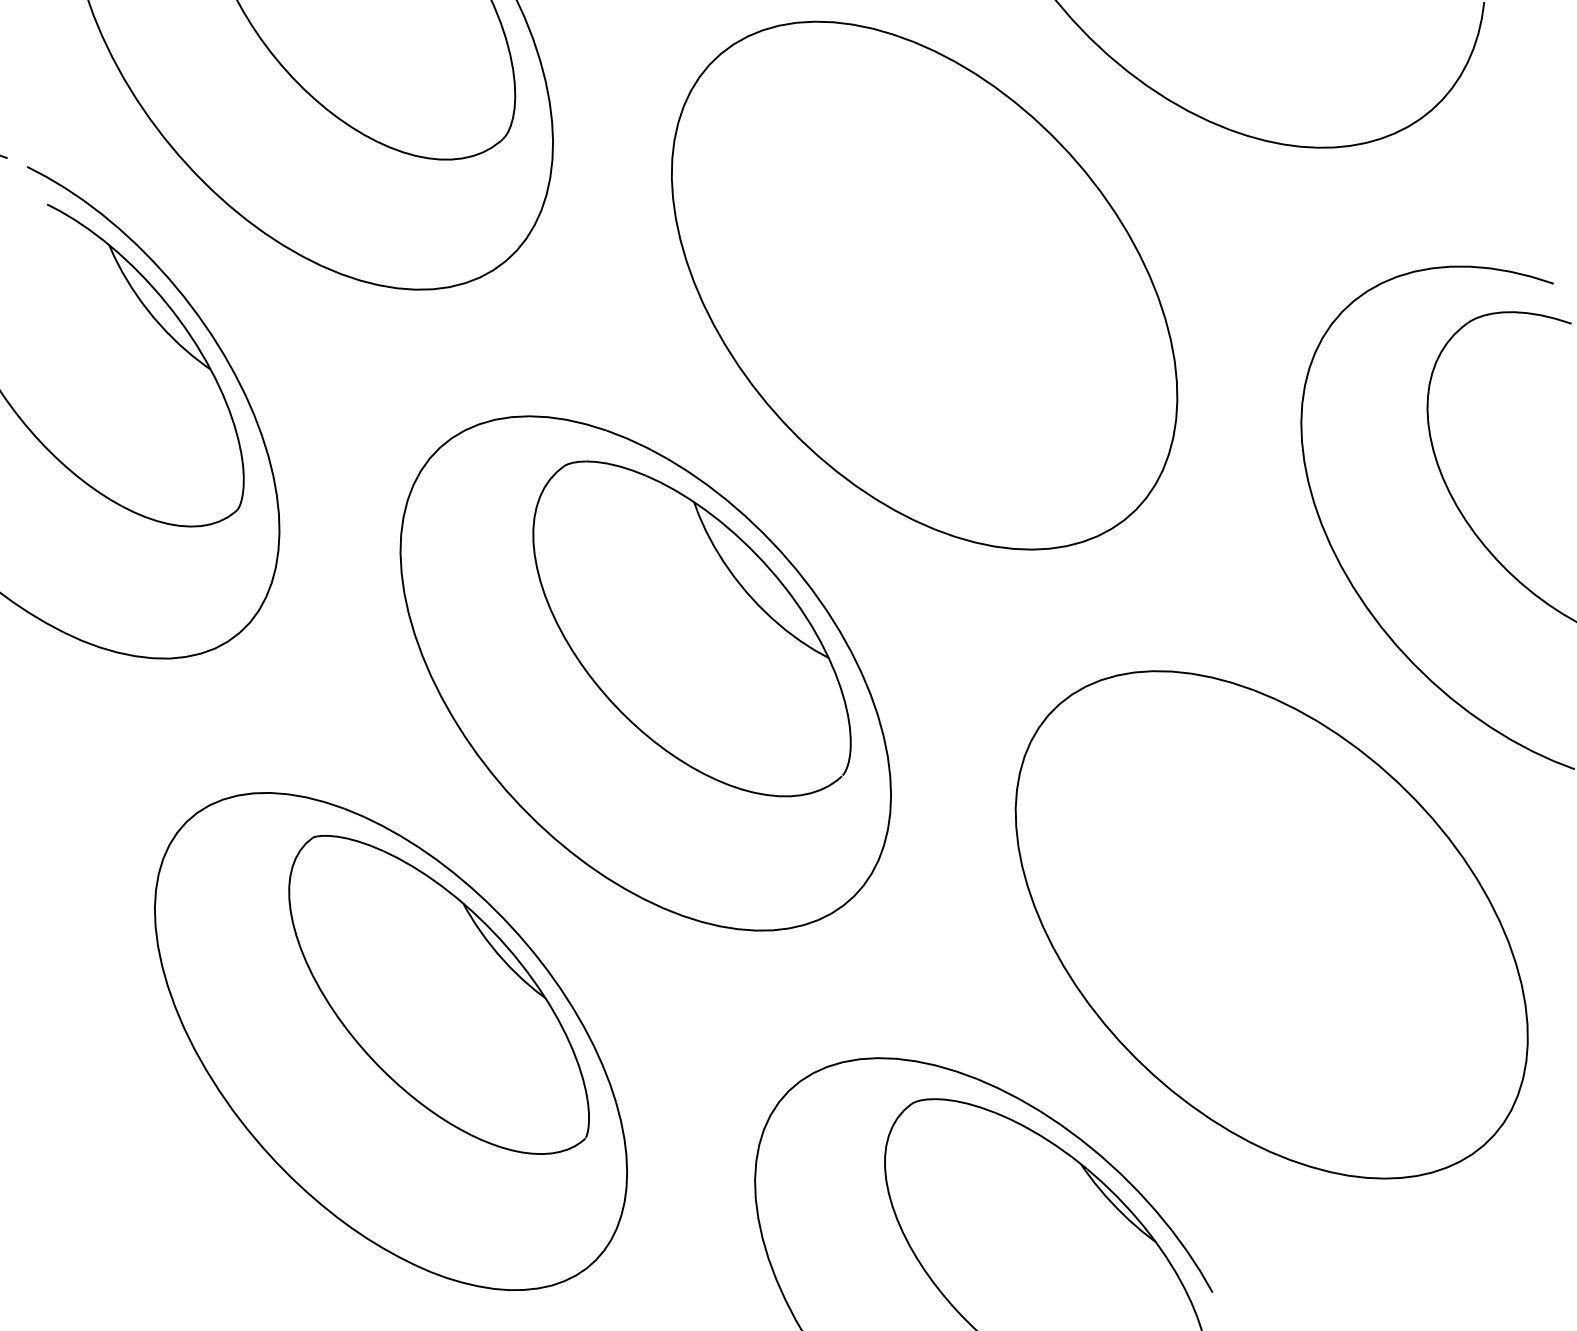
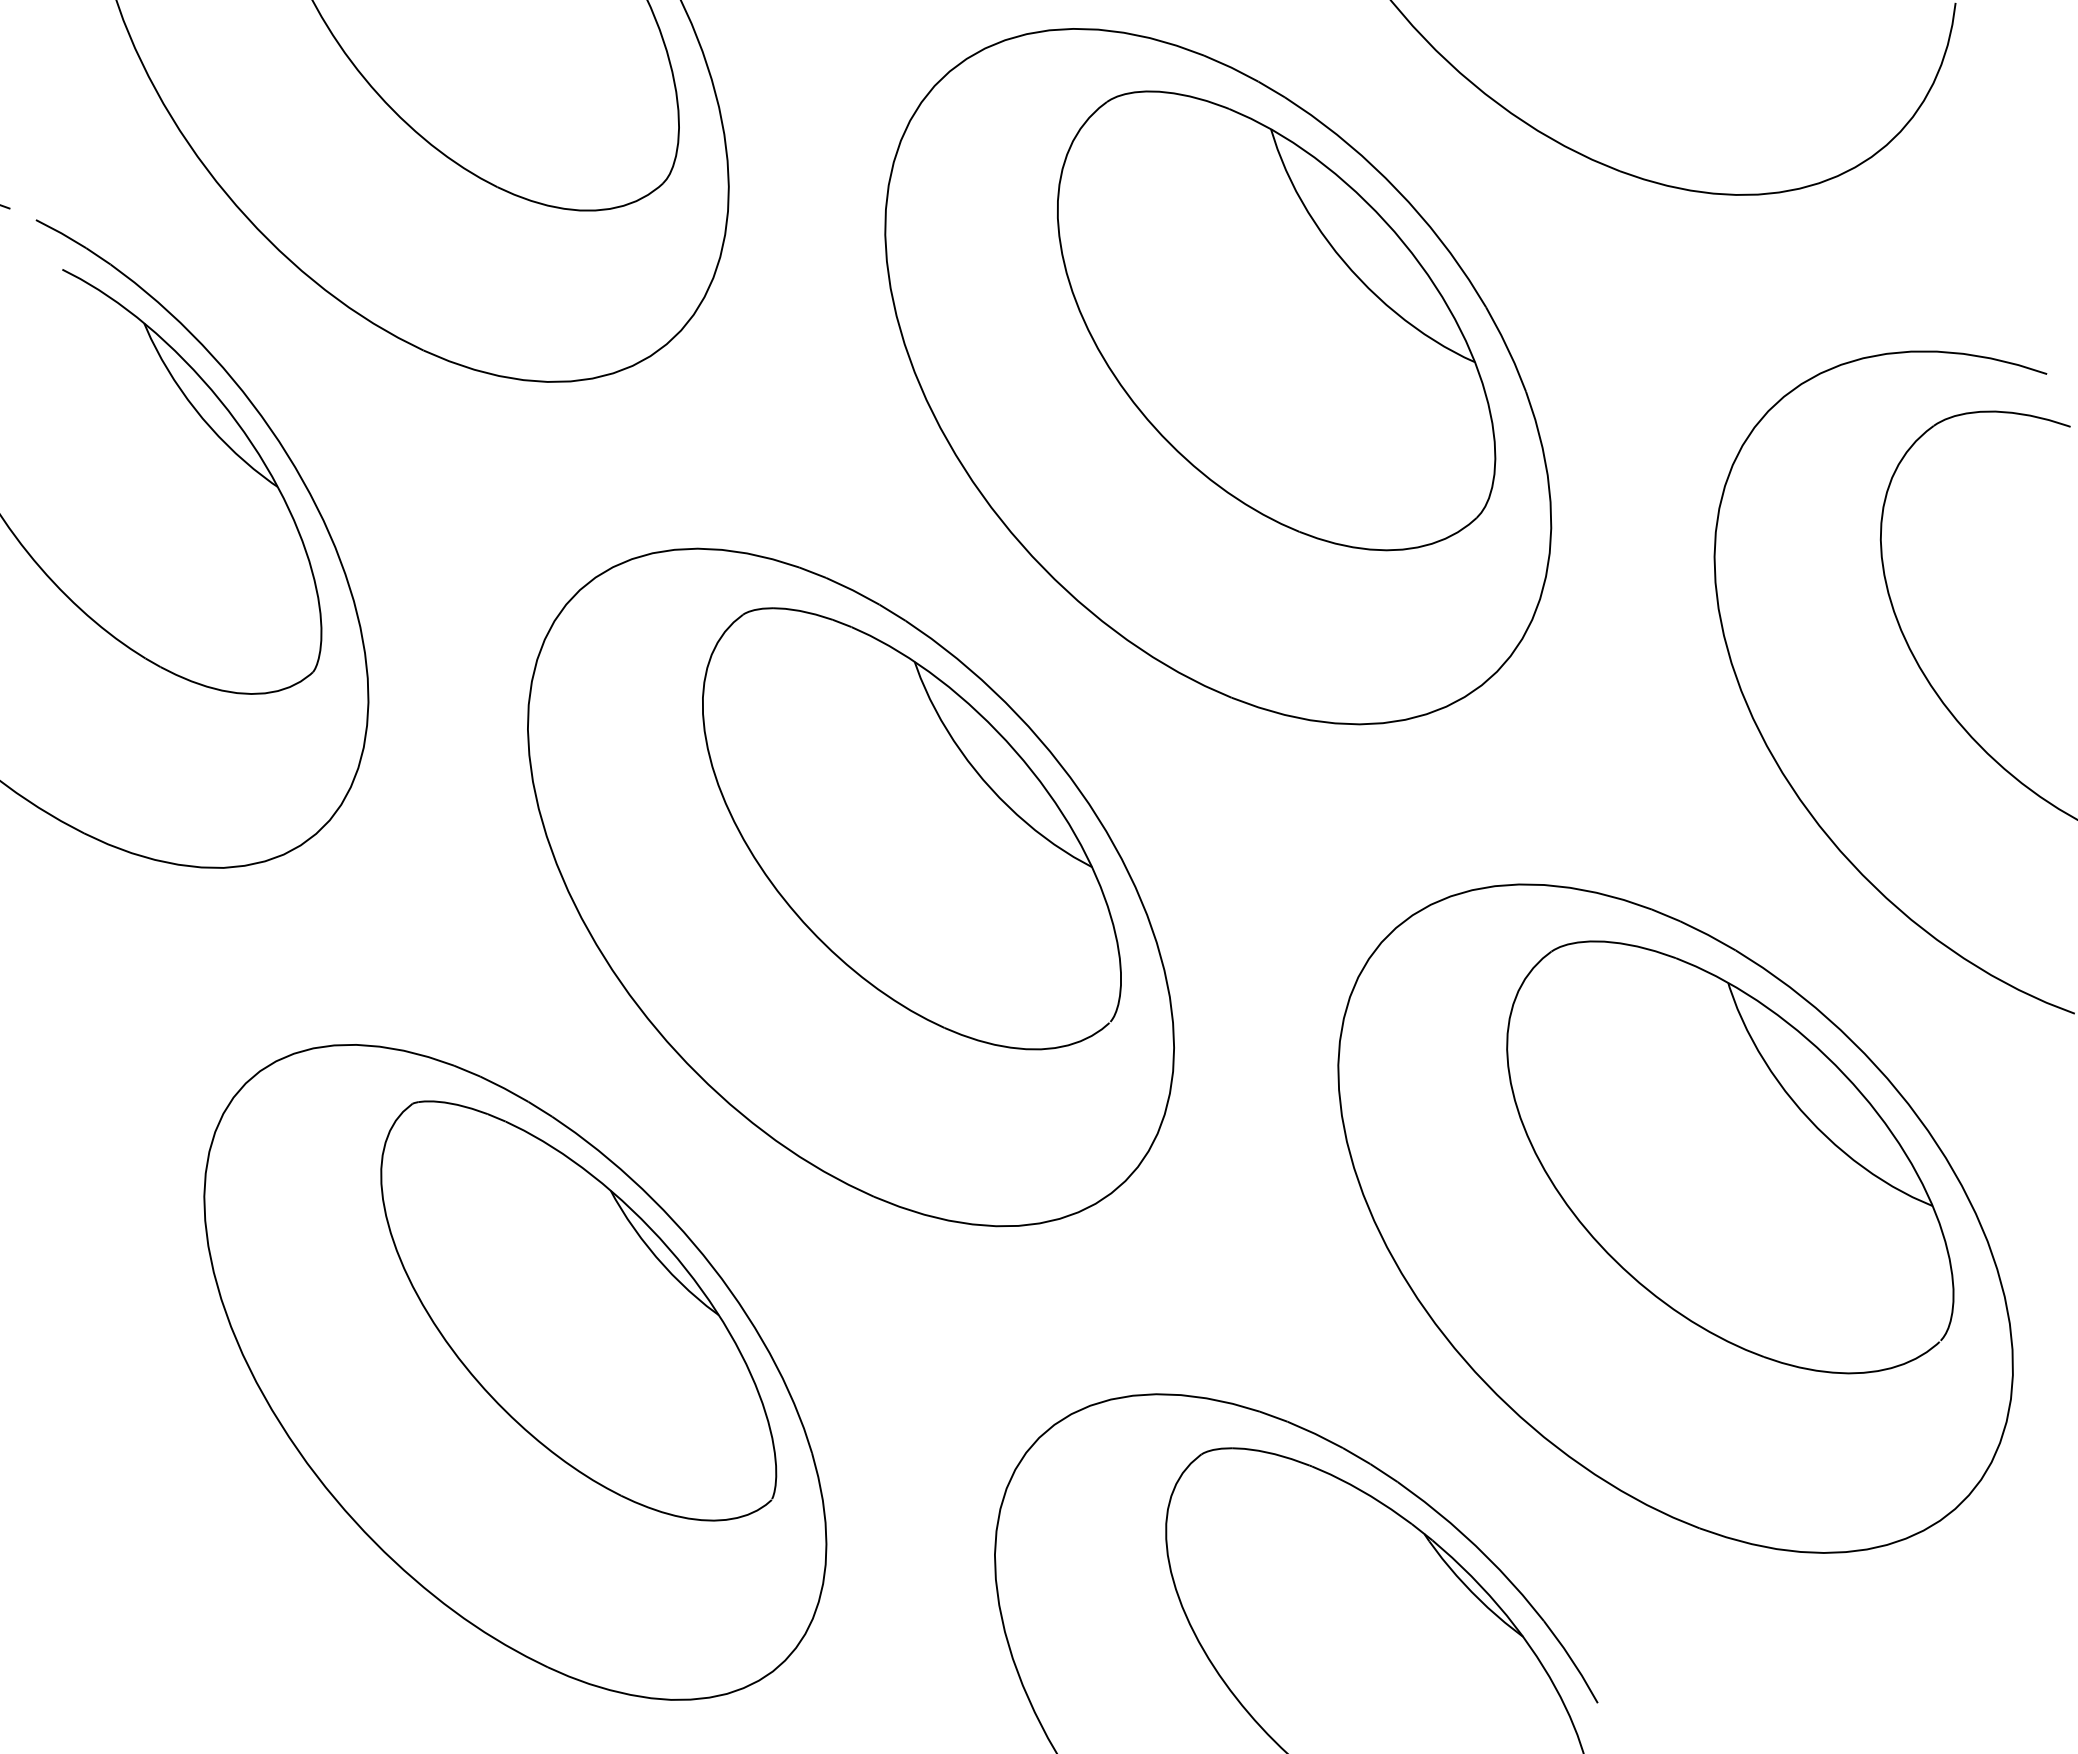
part: (968, 243) -> (1276, 320), added
part: (1313, 878) -> (1730, 1157), added

